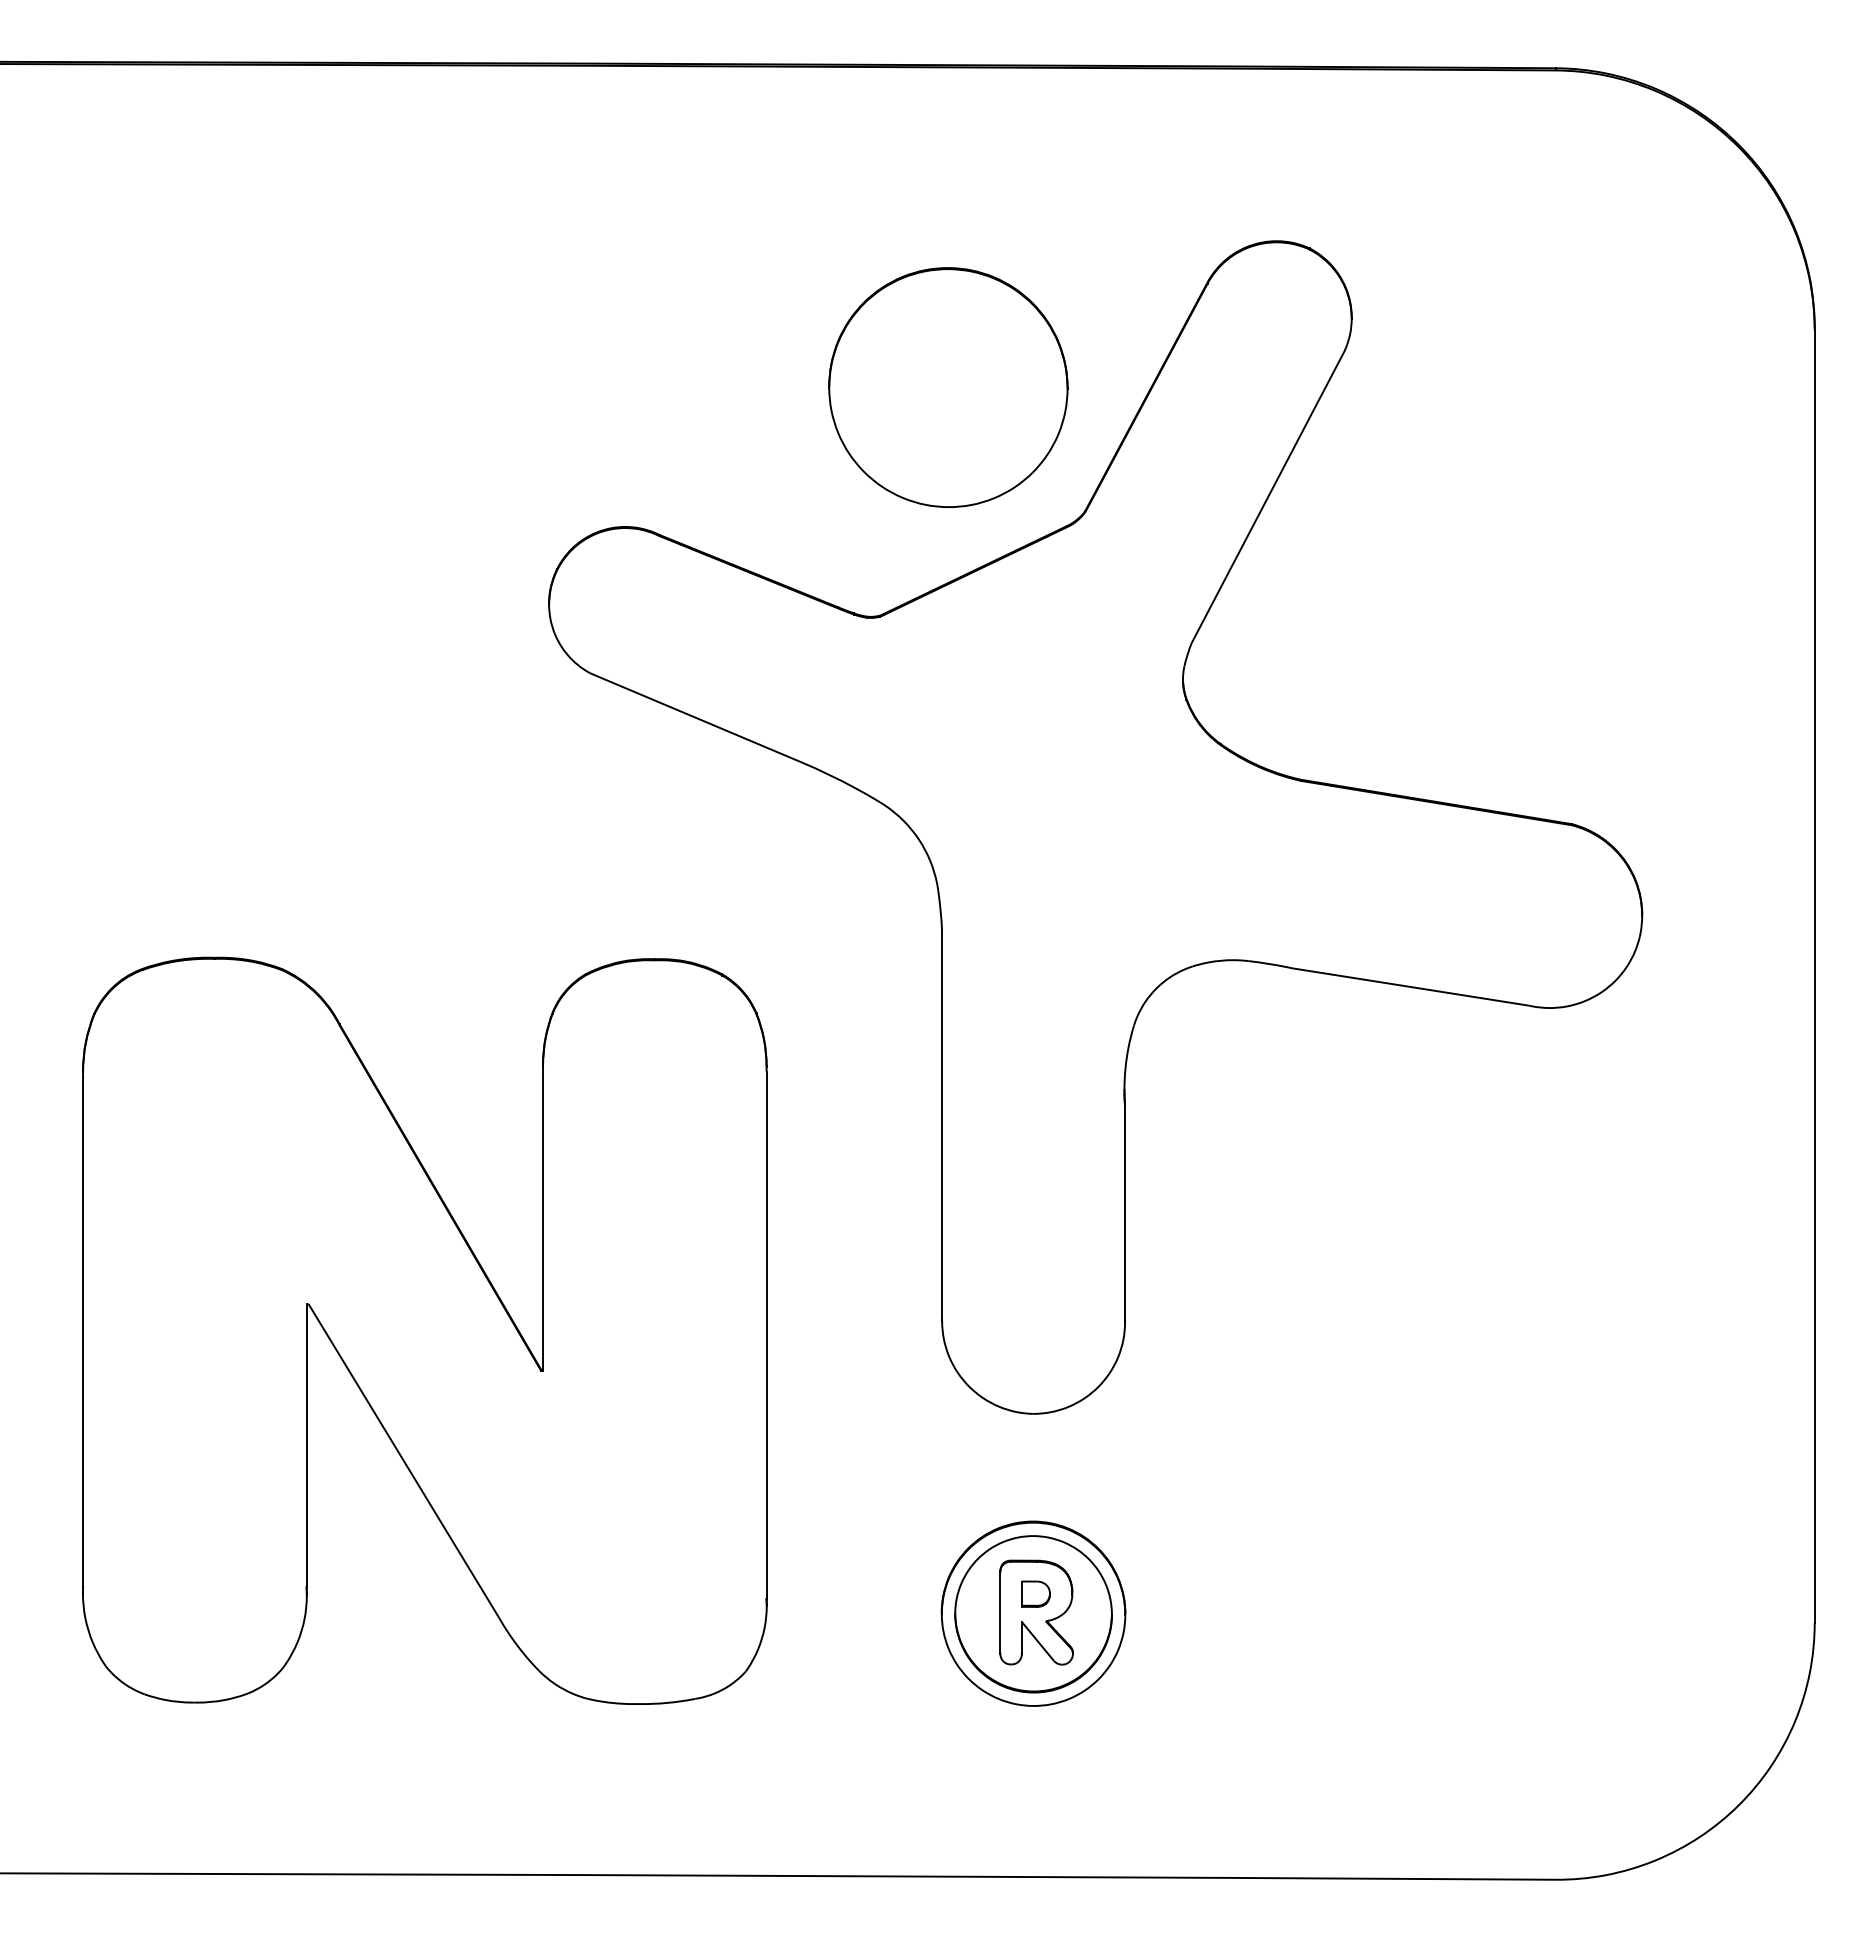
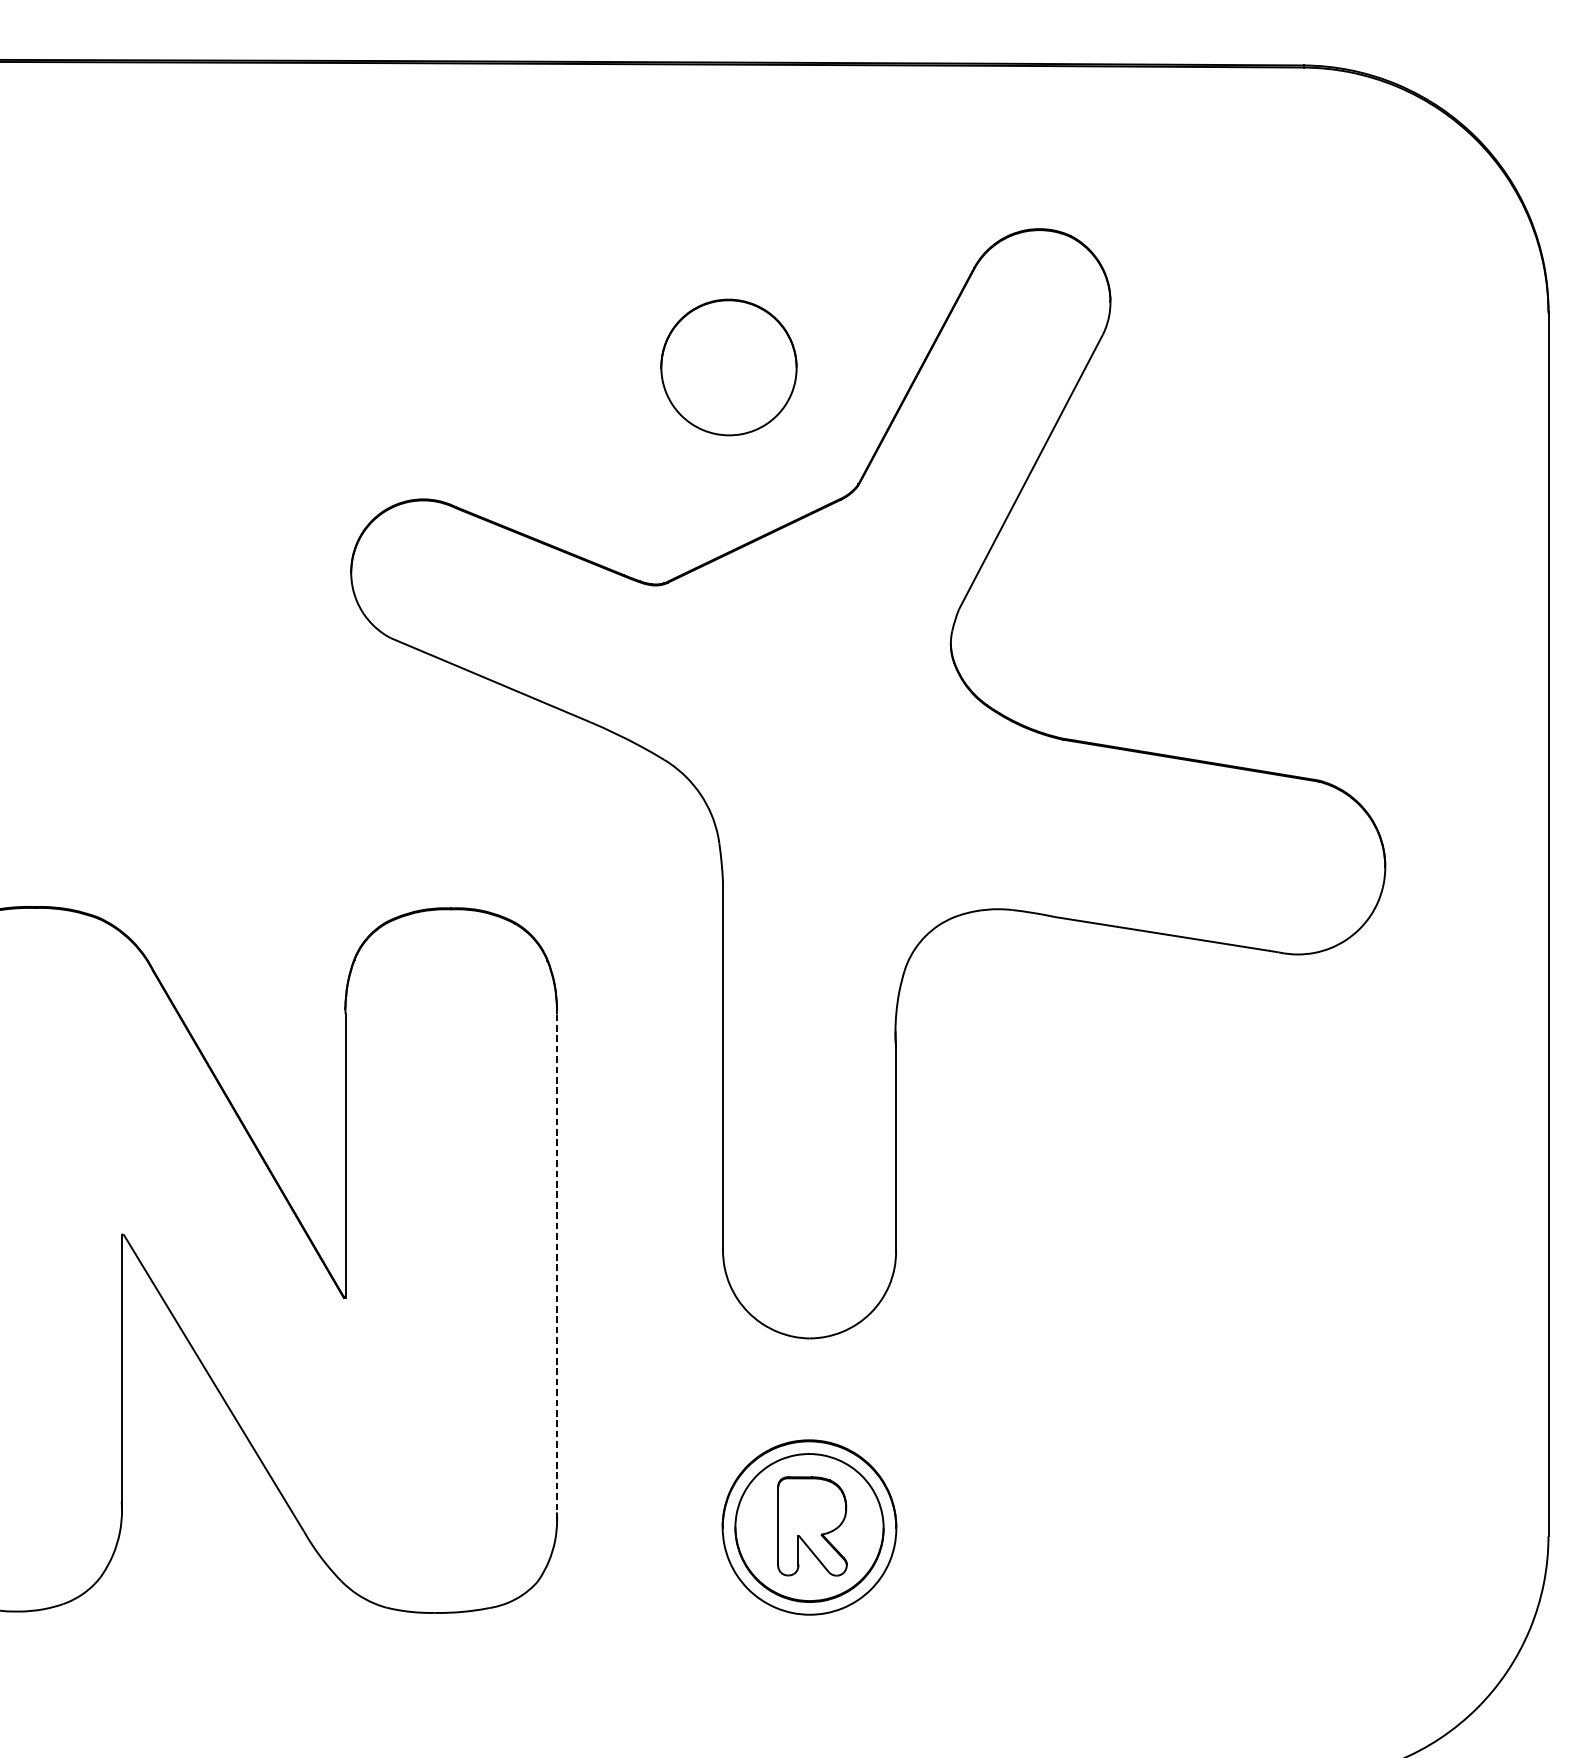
part: (948, 387) -> (729, 367), size x0.6
line: (766, 1335) -> (556, 1264), solid -> dashed
part: (1035, 1593) -> (811, 1508), removed

